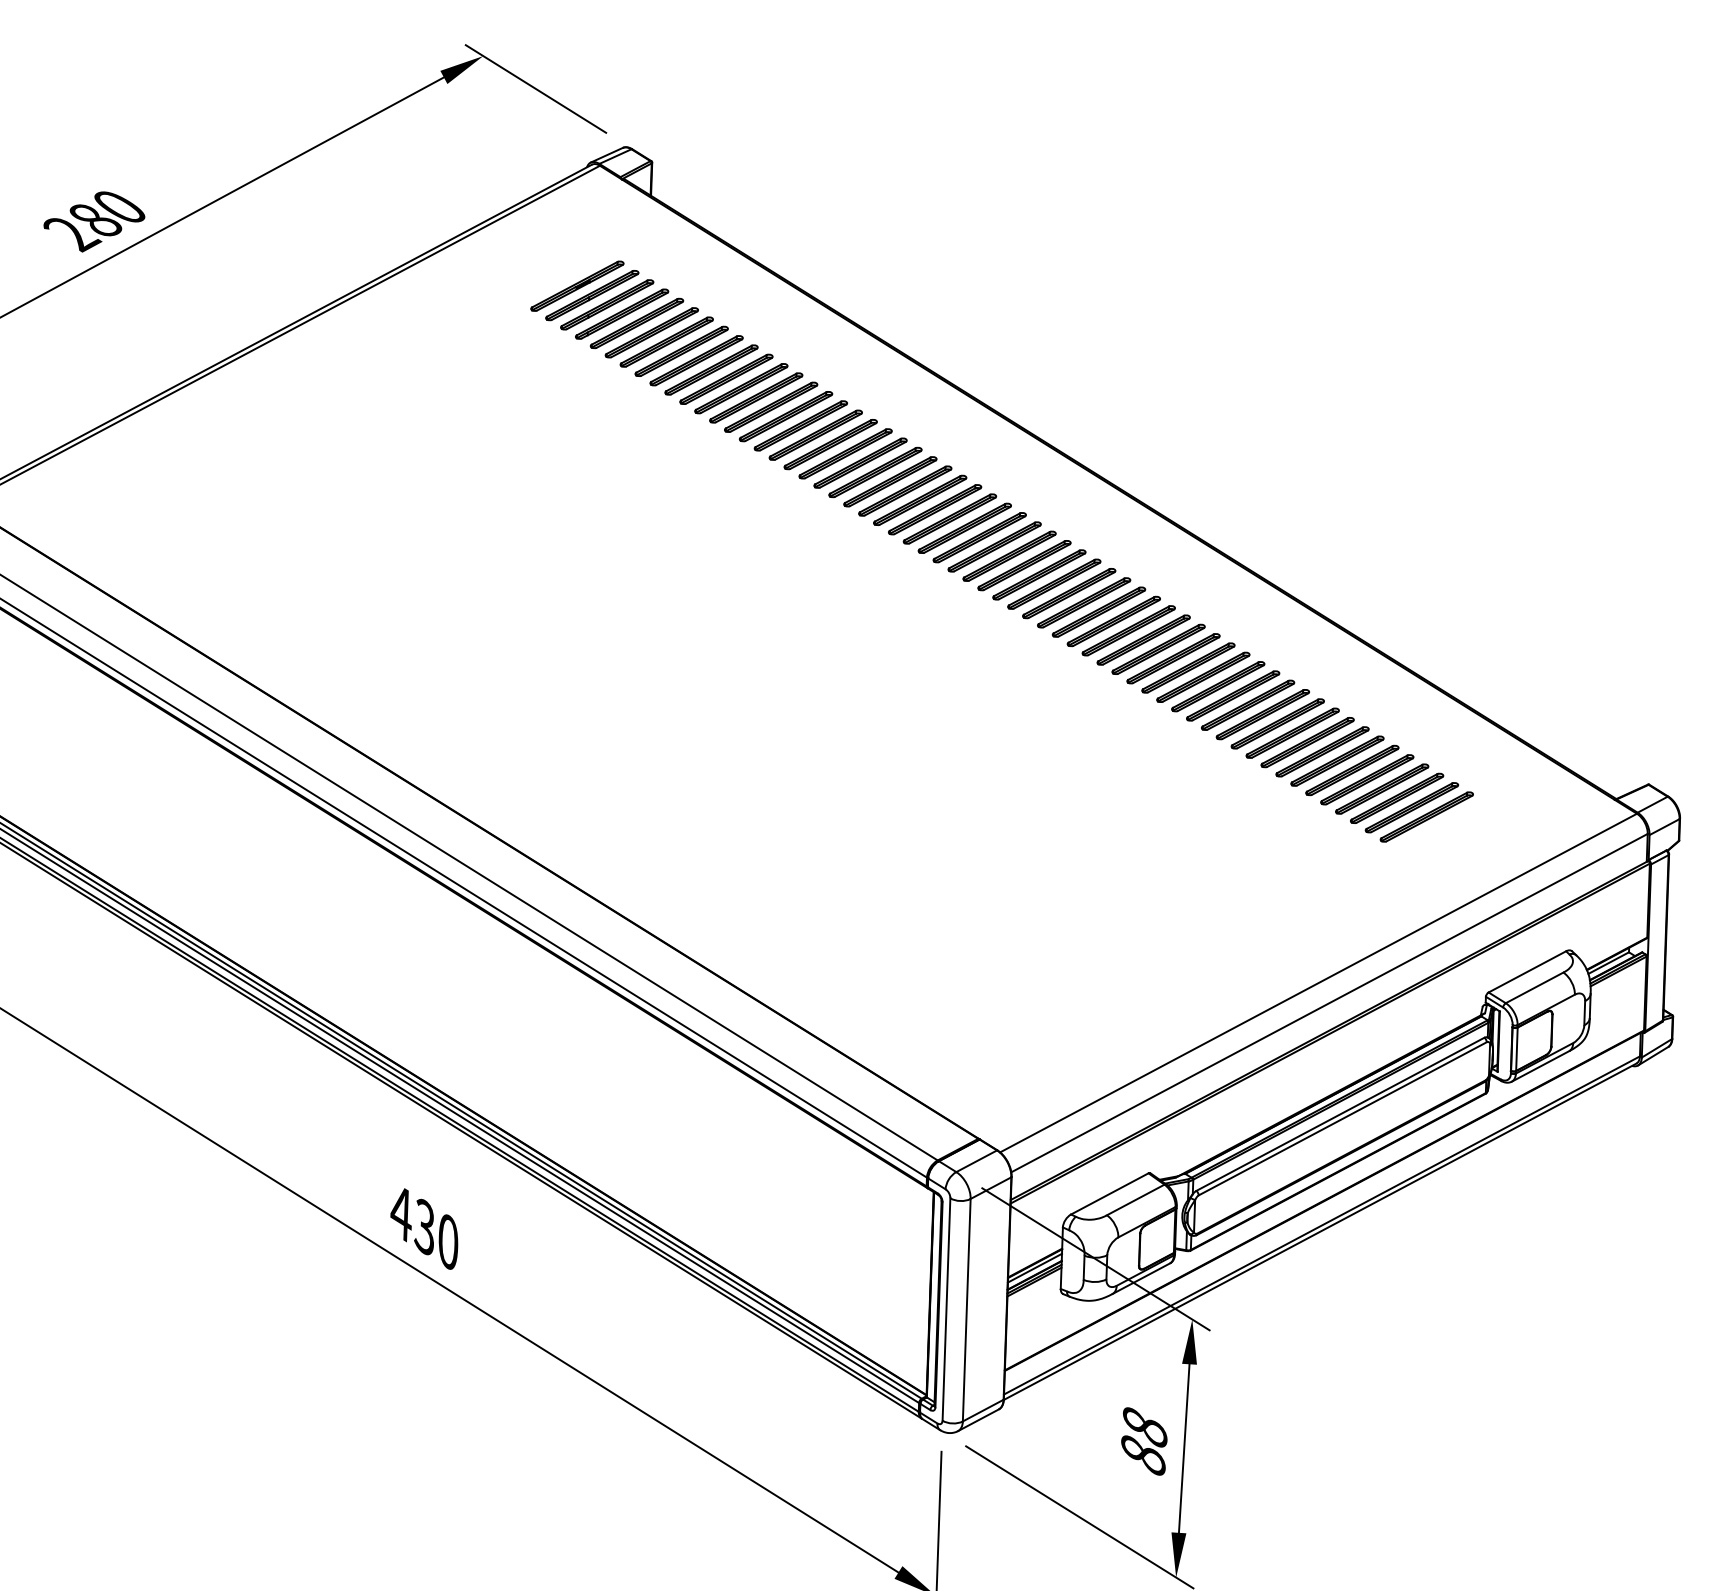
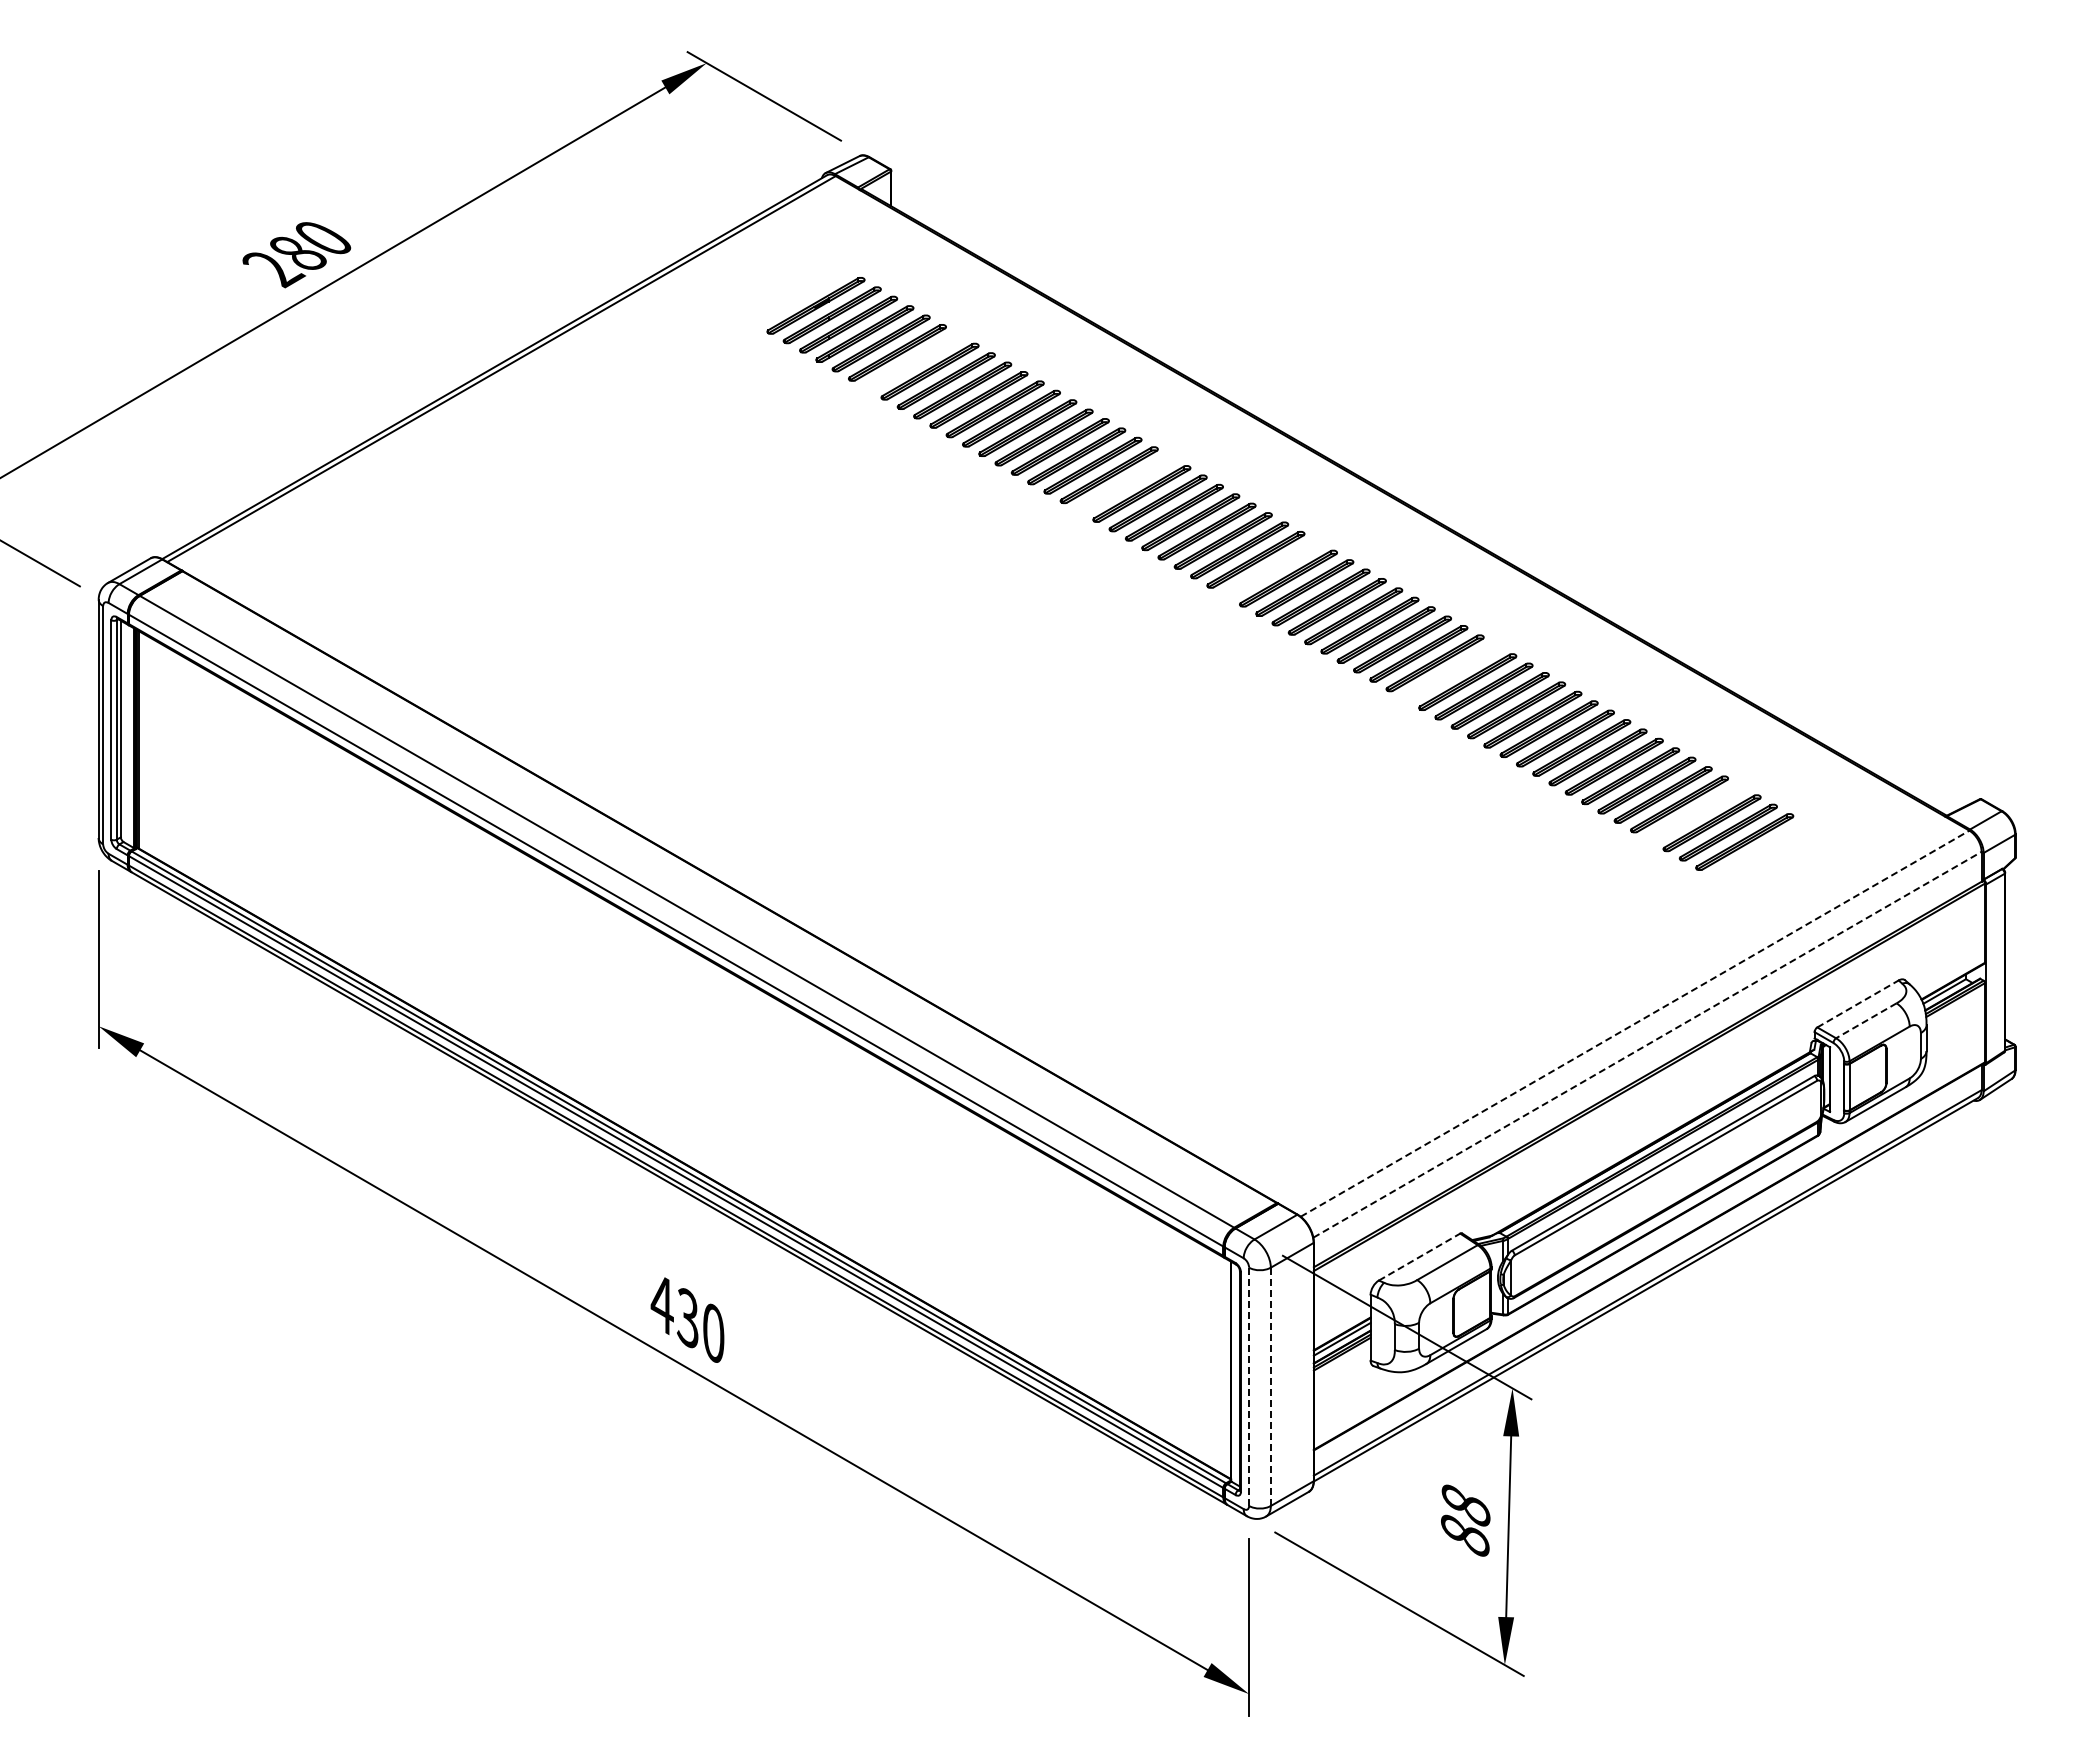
part: (666, 342) -> (913, 362), removed
part: (860, 463) -> (1125, 484), removed
part: (994, 547) -> (1271, 569), removed
part: (1157, 649) -> (1450, 672), removed
part: (1381, 788) -> (1695, 813), removed
line: (1527, 971) -> (1858, 1003), solid -> dashed
line: (1319, 982) -> (1635, 1023), solid -> dashed
line: (1534, 987) -> (1866, 1020), solid -> dashed
line: (1329, 1002) -> (1647, 1044), solid -> dashed
line: (1109, 1194) -> (1419, 1257), solid -> dashed
line: (966, 1309) -> (1270, 1386), solid -> dashed
line: (946, 1310) -> (1249, 1387), solid -> dashed

